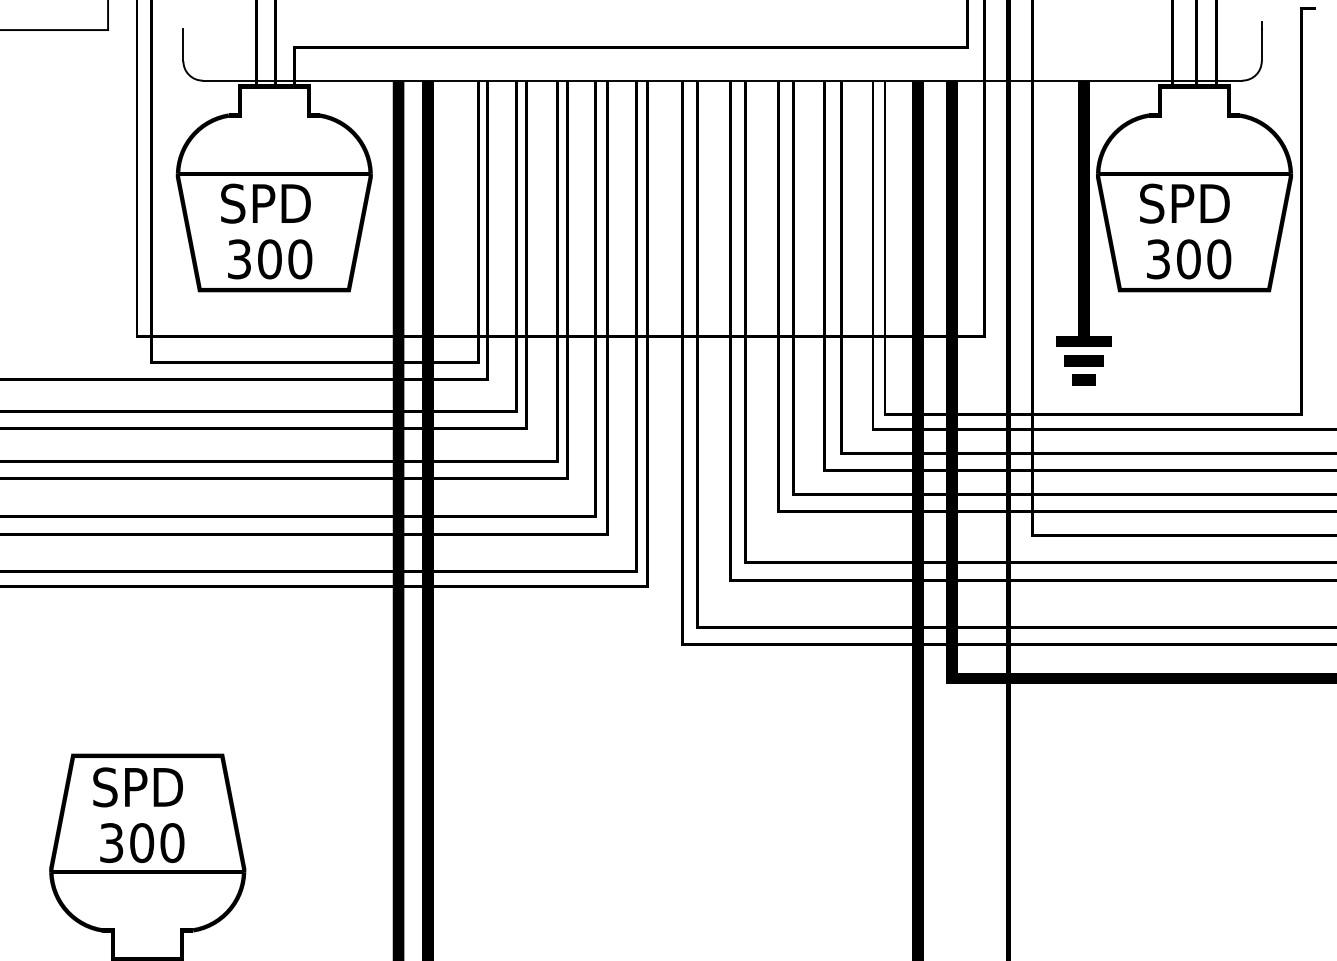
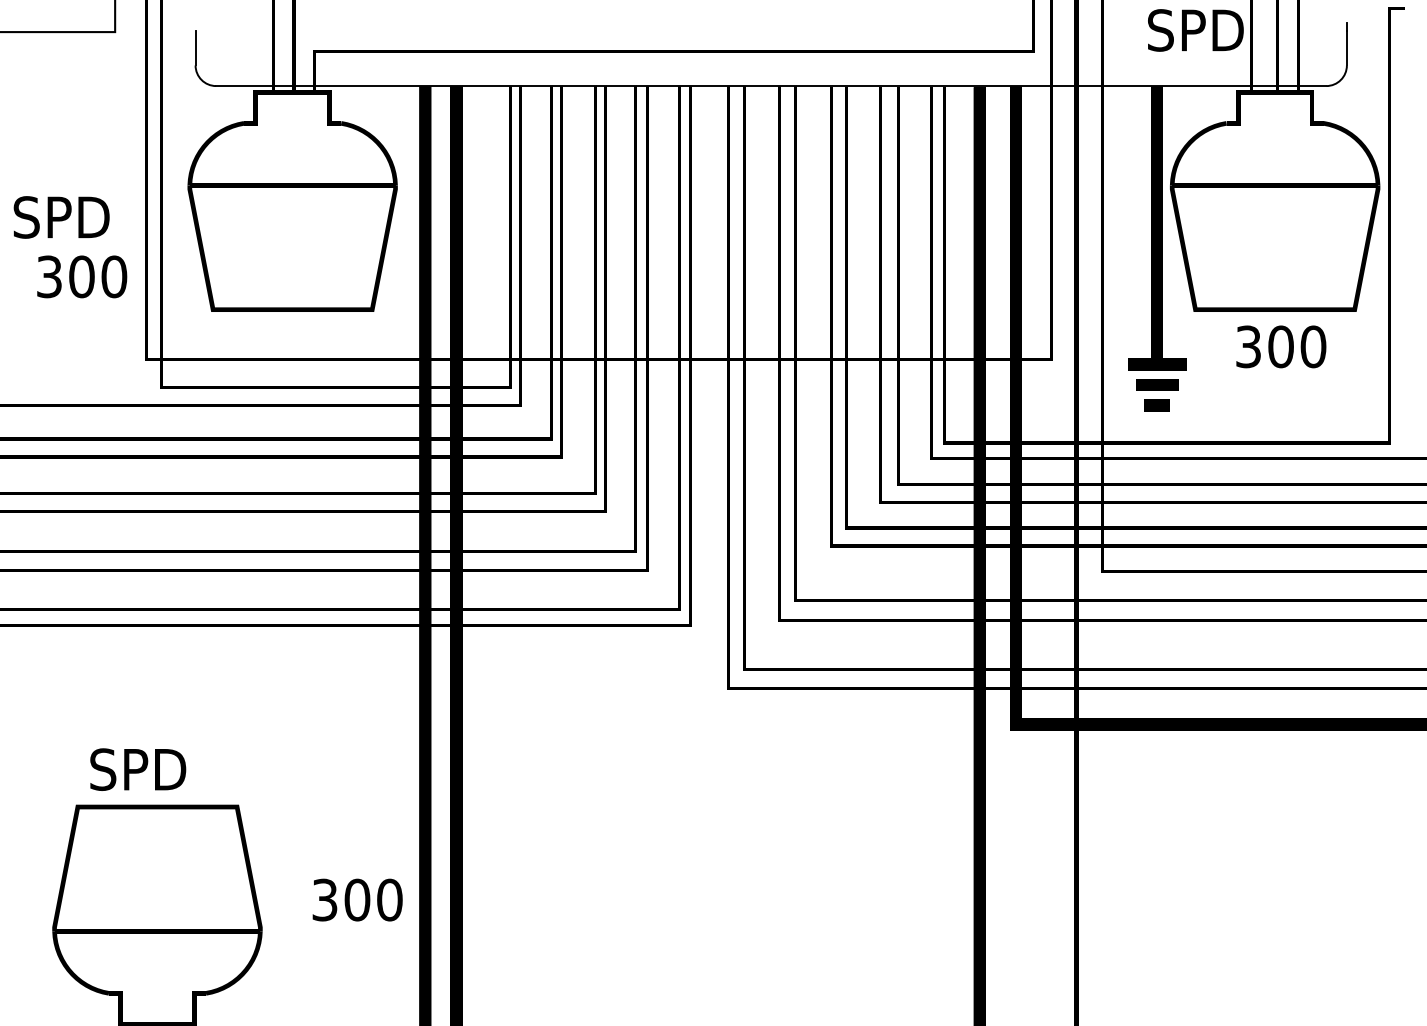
text: (265, 203) -> (61, 217), moved
text: (1184, 203) -> (1195, 30), moved
text: (270, 258) -> (82, 276), moved
text: (1189, 258) -> (1281, 346), moved
text: (138, 787) -> (138, 769), moved
text: (142, 842) -> (357, 899), moved

